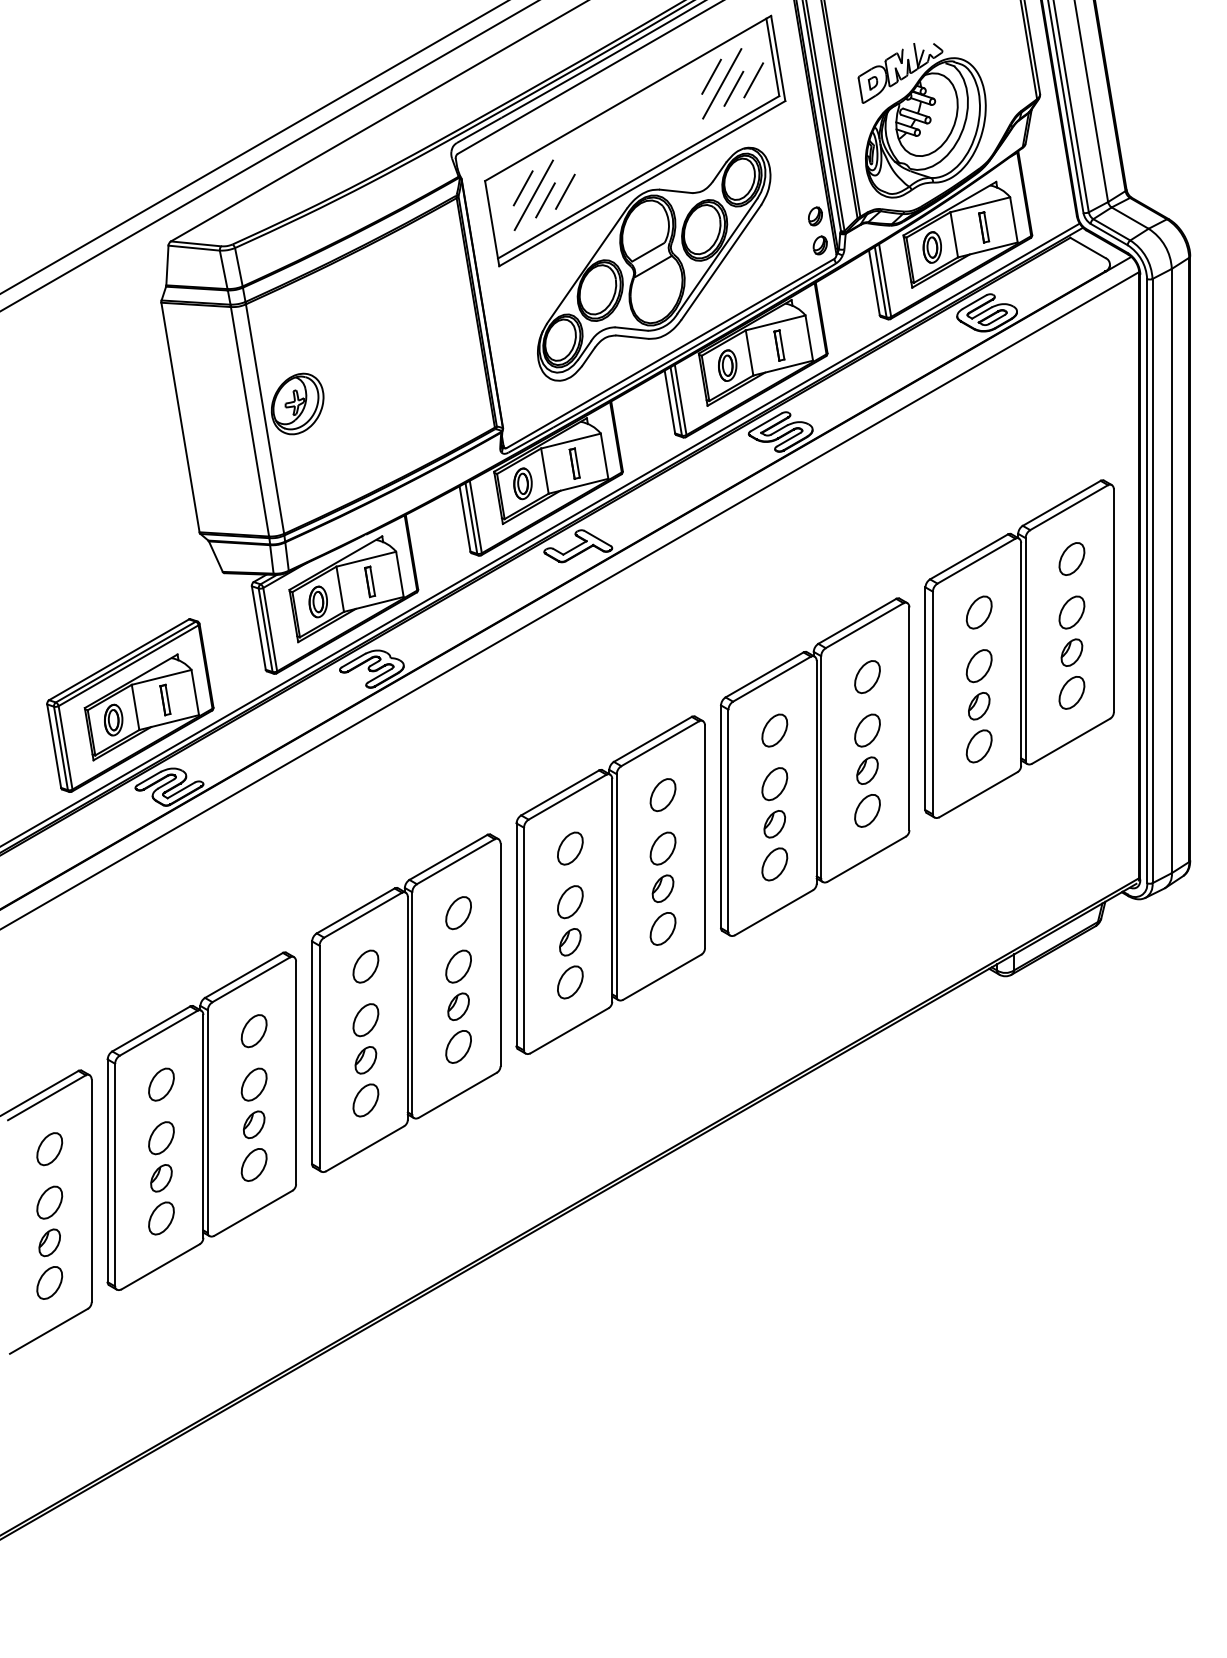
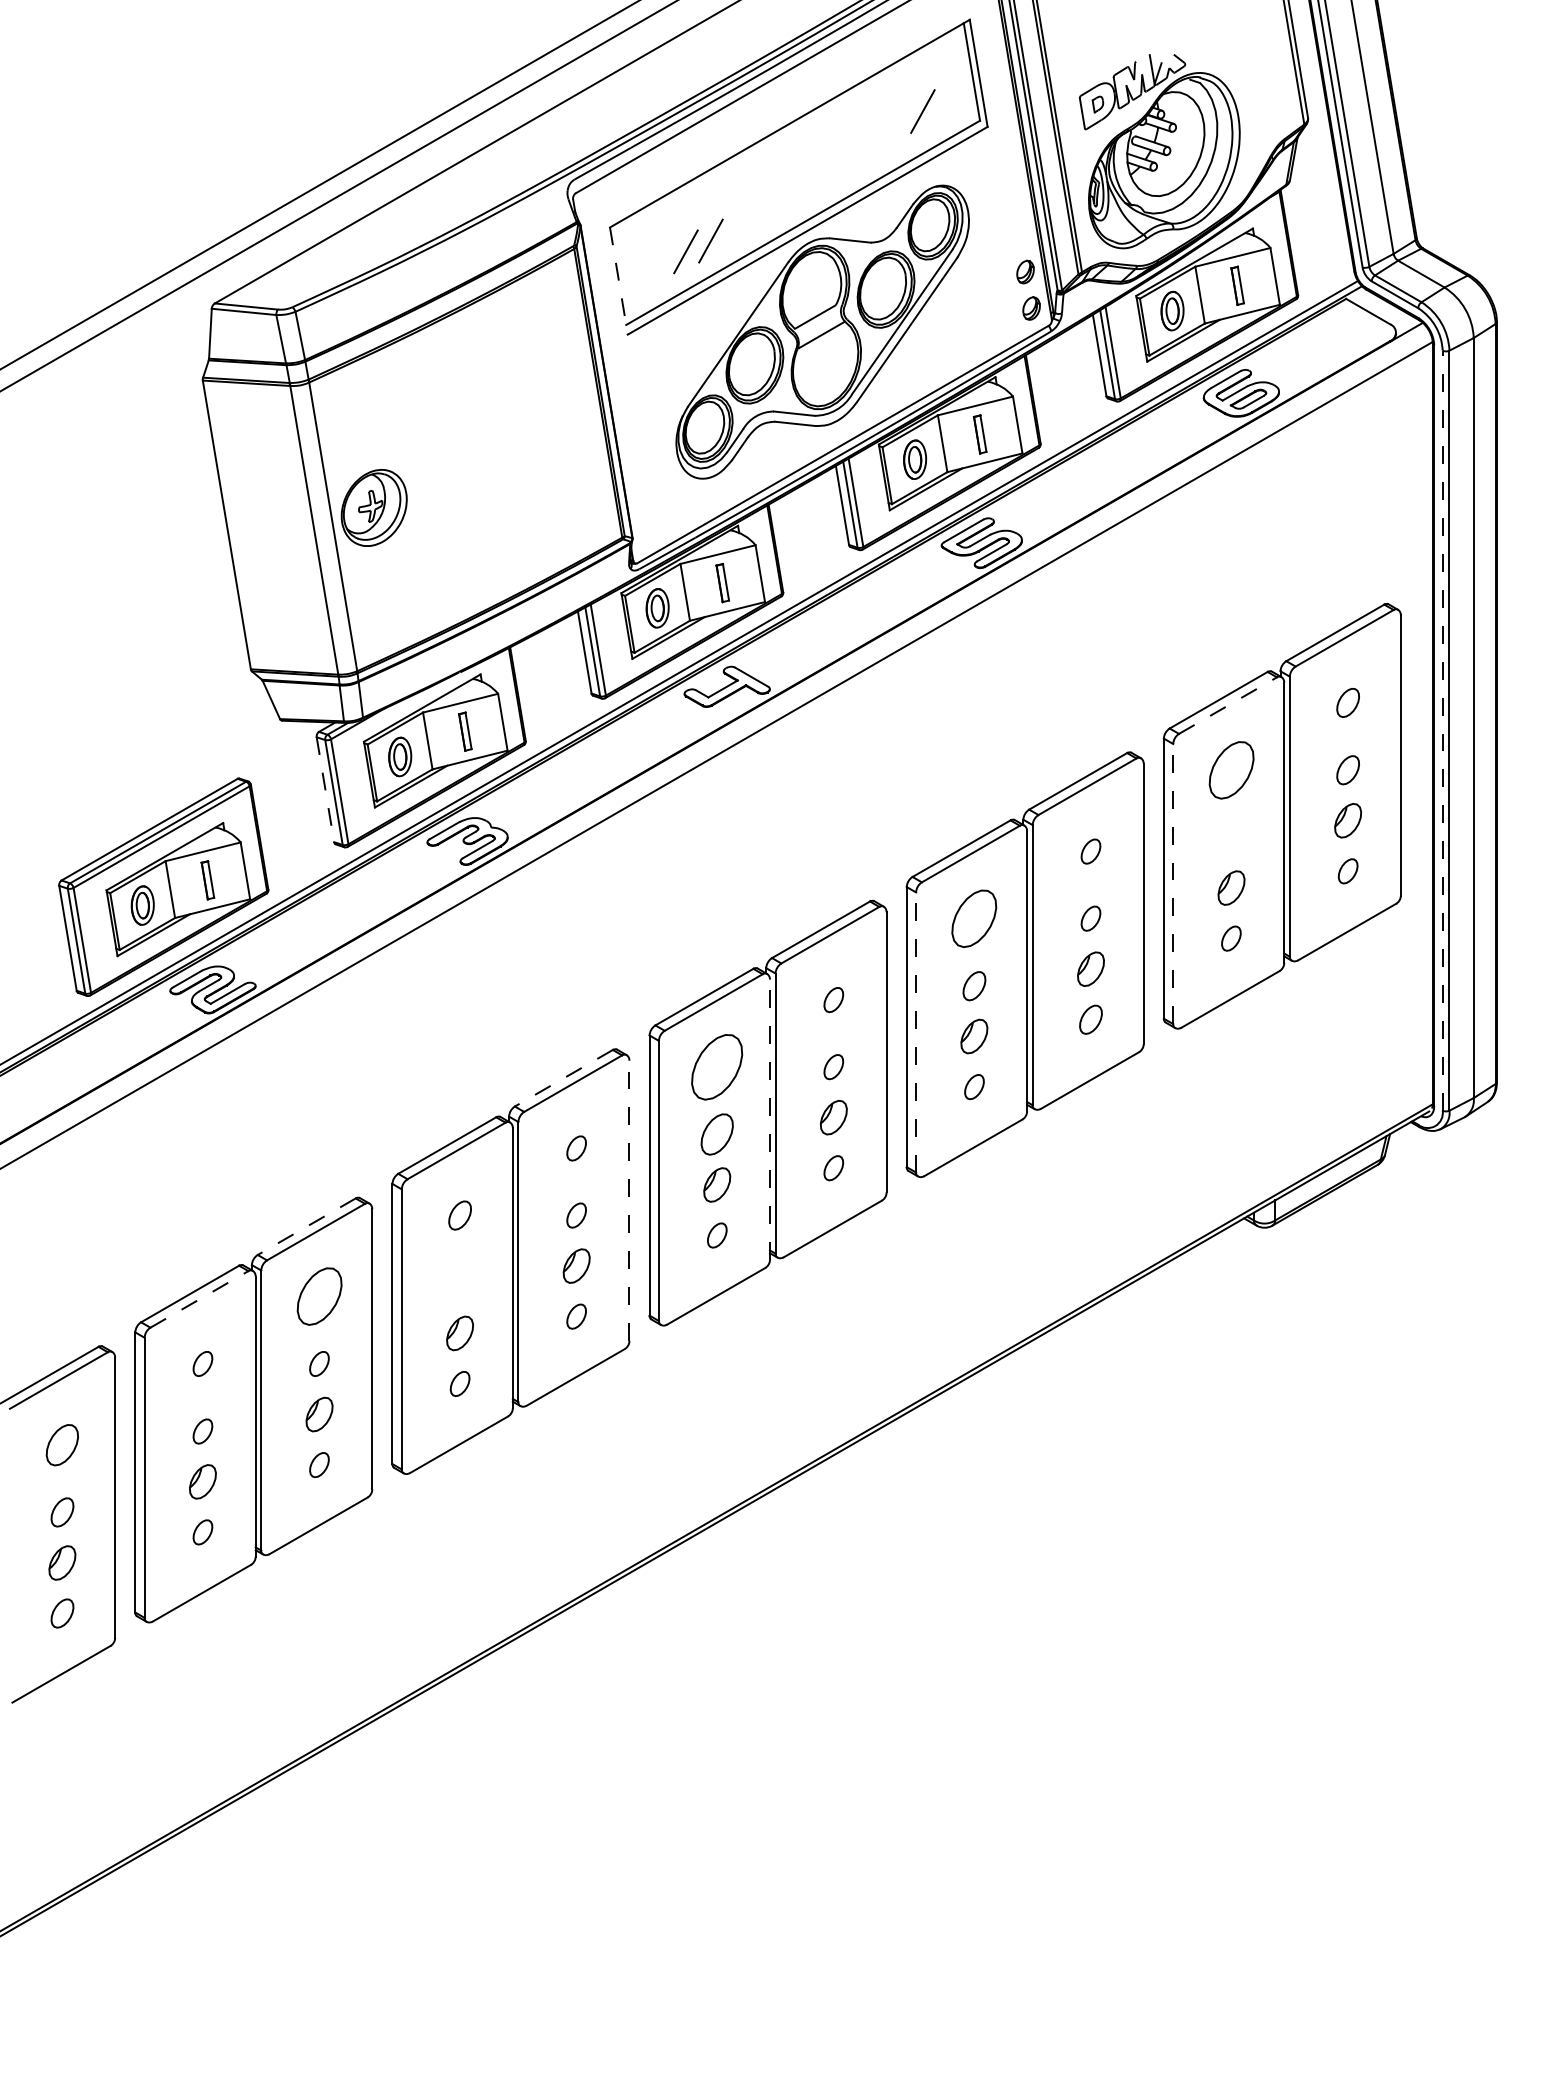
line: (711, 76) -> (894, 96), removed
line: (753, 80) -> (947, 101), removed
line: (722, 83) -> (908, 104), removed
line: (522, 188) -> (657, 236), removed
line: (533, 195) -> (670, 245), removed
line: (492, 224) -> (619, 282), solid -> dashed
part: (1071, 558) -> (1347, 702), size x0.7
line: (976, 561) -> (1228, 706), solid -> dashed
line: (1147, 580) -> (1443, 729), solid -> dashed
part: (978, 612) -> (1230, 770), size x1.4
part: (1071, 612) -> (1347, 770), size x0.7
line: (258, 628) -> (324, 790), solid -> dashed
part: (978, 666) -> (1230, 838), removed
part: (867, 677) -> (1090, 851), size x0.6
part: (1071, 692) -> (1347, 870), size x0.6
line: (932, 702) -> (1172, 883), solid -> dashed
part: (774, 730) -> (974, 918), size x1.4
part: (867, 730) -> (1090, 918), size x0.6
part: (978, 746) -> (1230, 938), size x0.6
part: (774, 784) -> (974, 986), size x0.7
part: (662, 795) -> (833, 1000), size x0.6
part: (867, 810) -> (1090, 1019), size x0.7
line: (728, 820) -> (916, 1031), solid -> dashed
part: (570, 848) -> (717, 1067), size x1.6
part: (662, 848) -> (833, 1067), size x0.6
line: (448, 857) -> (563, 1078), solid -> dashed
part: (774, 864) -> (974, 1087), size x0.6
line: (612, 889) -> (770, 1118), solid -> dashed
part: (458, 913) -> (576, 1148), size x0.6
part: (662, 928) -> (833, 1167), size x0.6
line: (500, 954) -> (629, 1200), solid -> dashed
part: (365, 966) -> (459, 1215), size x0.7
part: (458, 966) -> (576, 1215), size x0.6
line: (244, 975) -> (307, 1226), solid -> dashed
part: (570, 982) -> (717, 1235), size x0.6
part: (365, 1020) -> (459, 1283), removed
part: (253, 1031) -> (318, 1297), size x1.4
line: (158, 1033) -> (199, 1299), solid -> dashed
part: (458, 1046) -> (576, 1316), size x0.6
part: (161, 1084) -> (202, 1363), size x0.6
part: (253, 1084) -> (318, 1363), size x0.6
part: (365, 1100) -> (459, 1383), size x0.6
part: (161, 1138) -> (202, 1431), size x0.6
part: (253, 1164) -> (318, 1464), size x0.6
part: (49, 1202) -> (62, 1512), size x0.7
part: (161, 1218) -> (202, 1532), size x0.6
part: (49, 1282) -> (62, 1612), size x0.7

